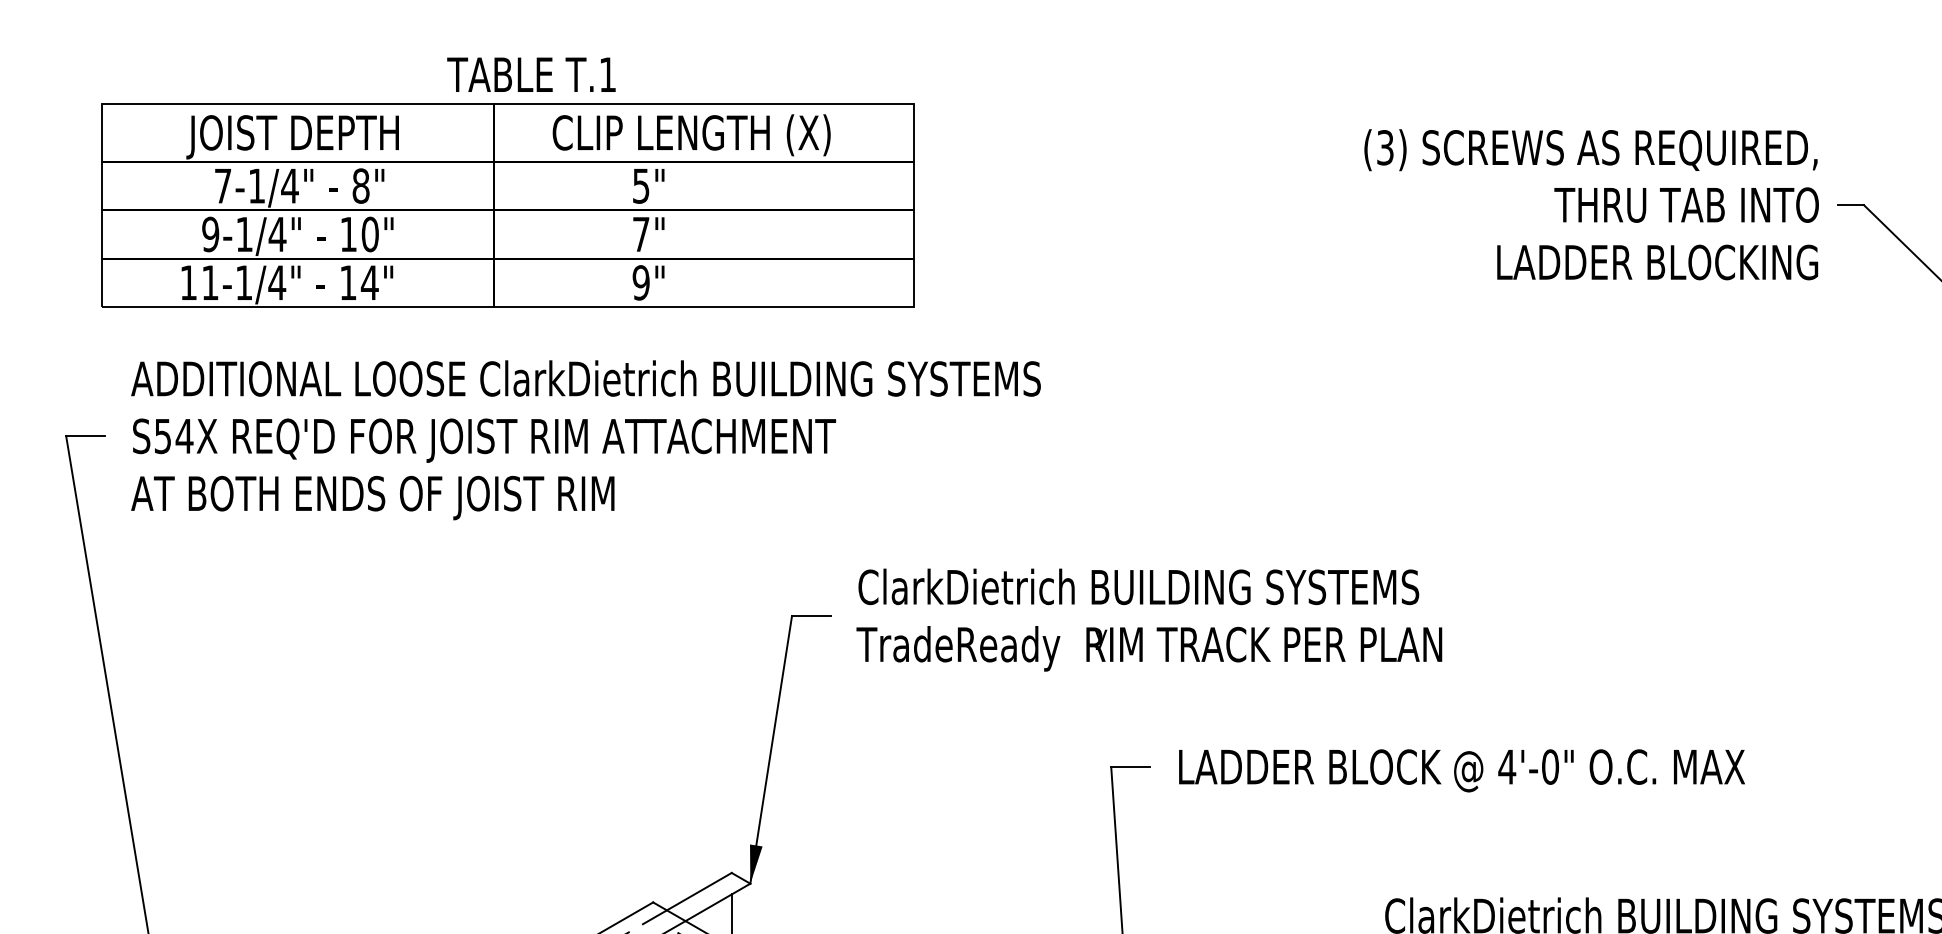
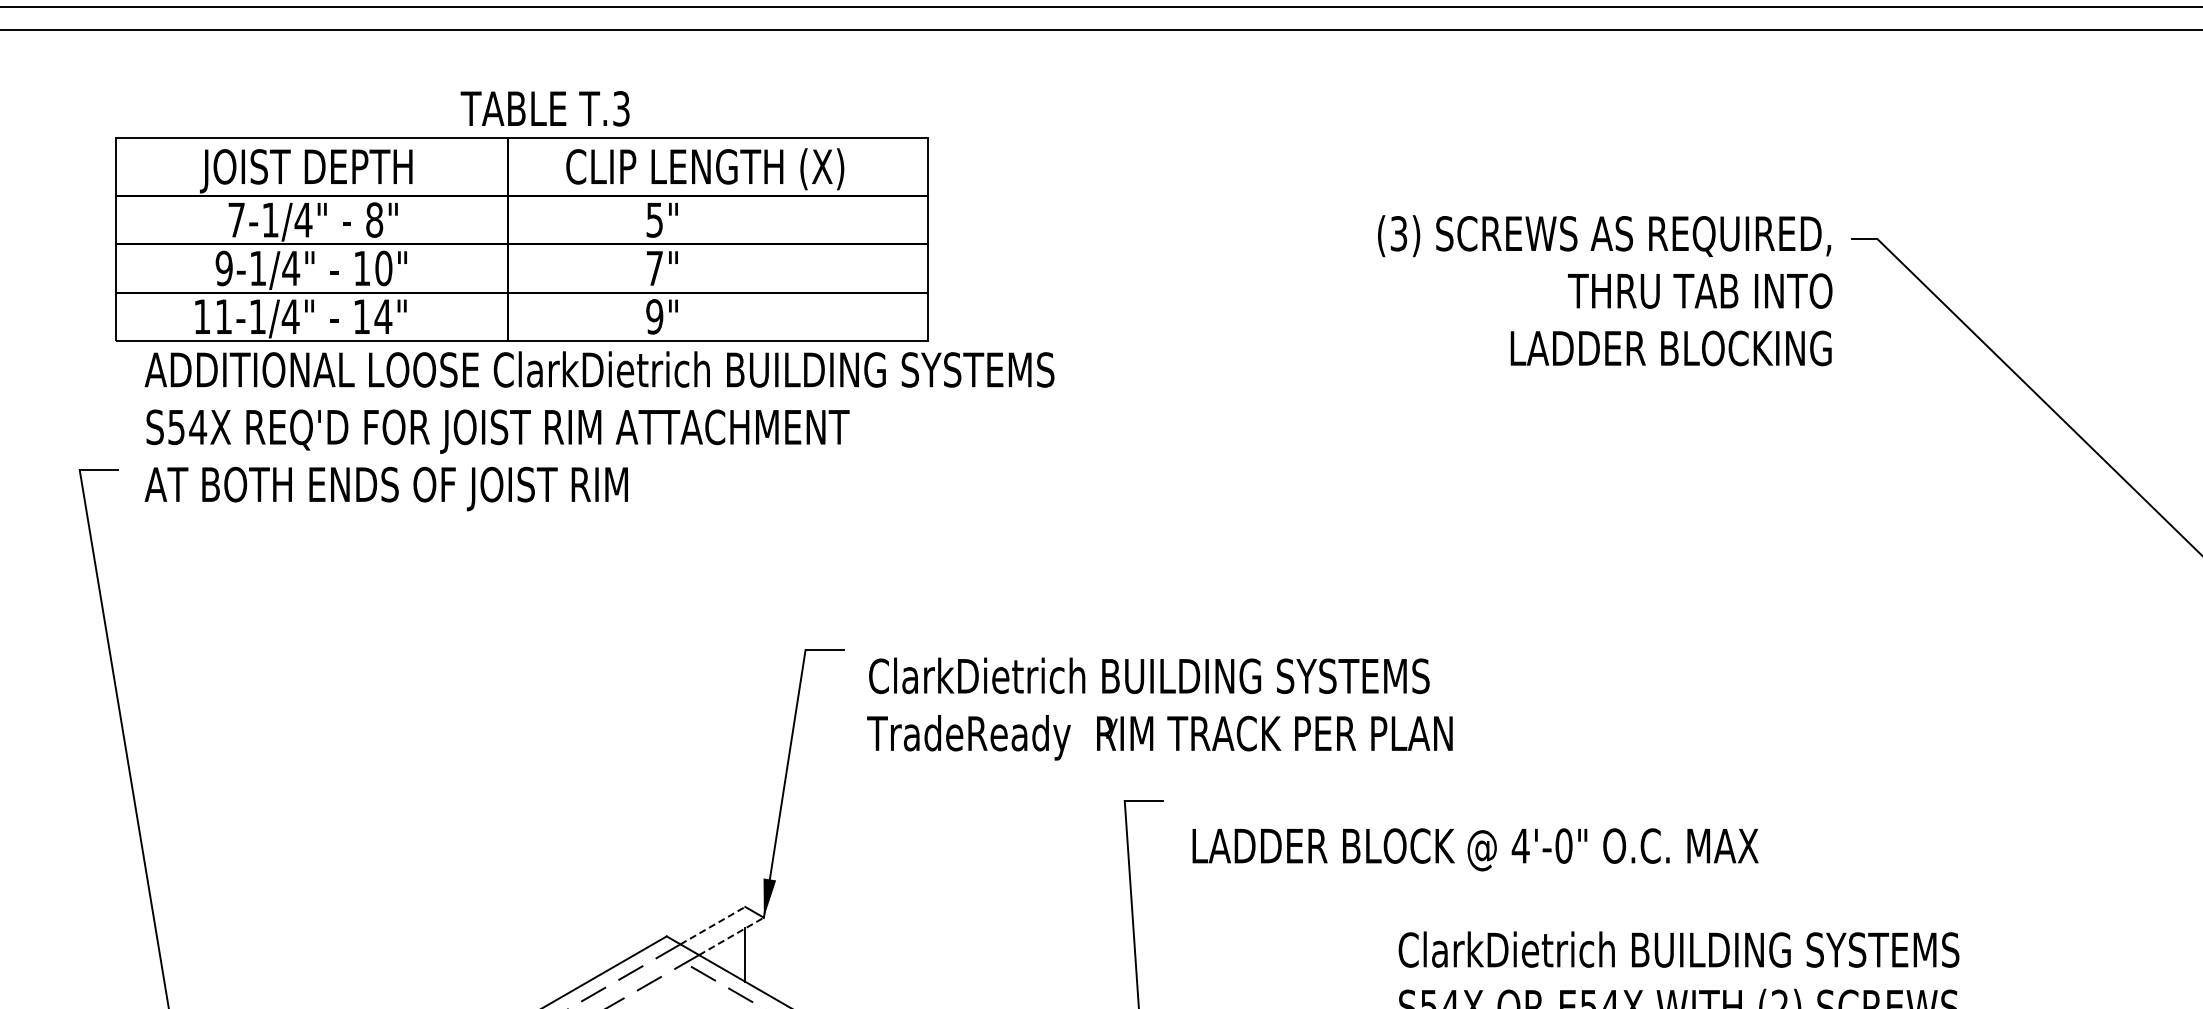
text: (607, 74) -> (621, 108), T.1 -> T.3
text: (1591, 204) -> (1605, 290), moved
text: (585, 440) -> (599, 431), moved
text: (1148, 619) -> (1159, 708), moved
text: (1461, 770) -> (1475, 849), moved
line: (699, 891) -> (713, 925), solid -> dashed
line: (717, 902) -> (731, 936), solid -> dashed

